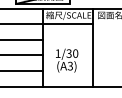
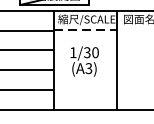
line: (68, 23) -> (86, 29), solid -> dashed
text: (67, 60) -> (85, 61), moved

